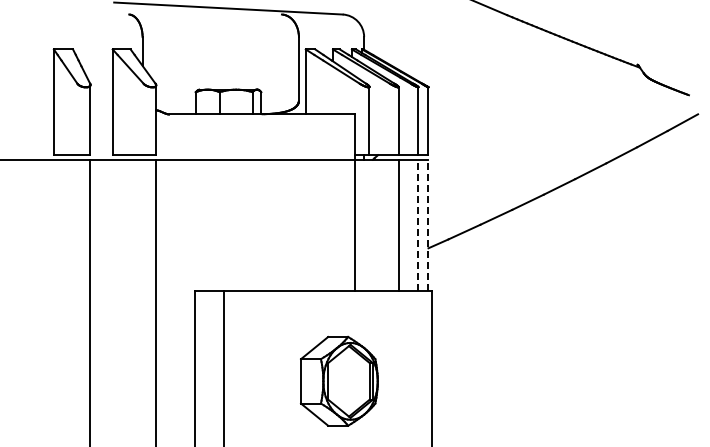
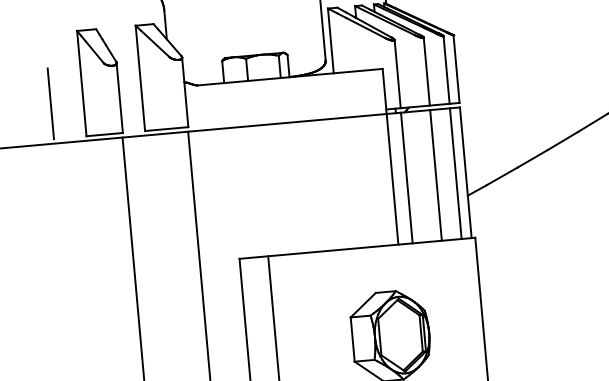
line: (21, 119) -> (51, 103), added
line: (369, 224) -> (406, 177), added
line: (418, 225) -> (455, 173), dashed -> solid
line: (428, 225) -> (465, 172), dashed -> solid

